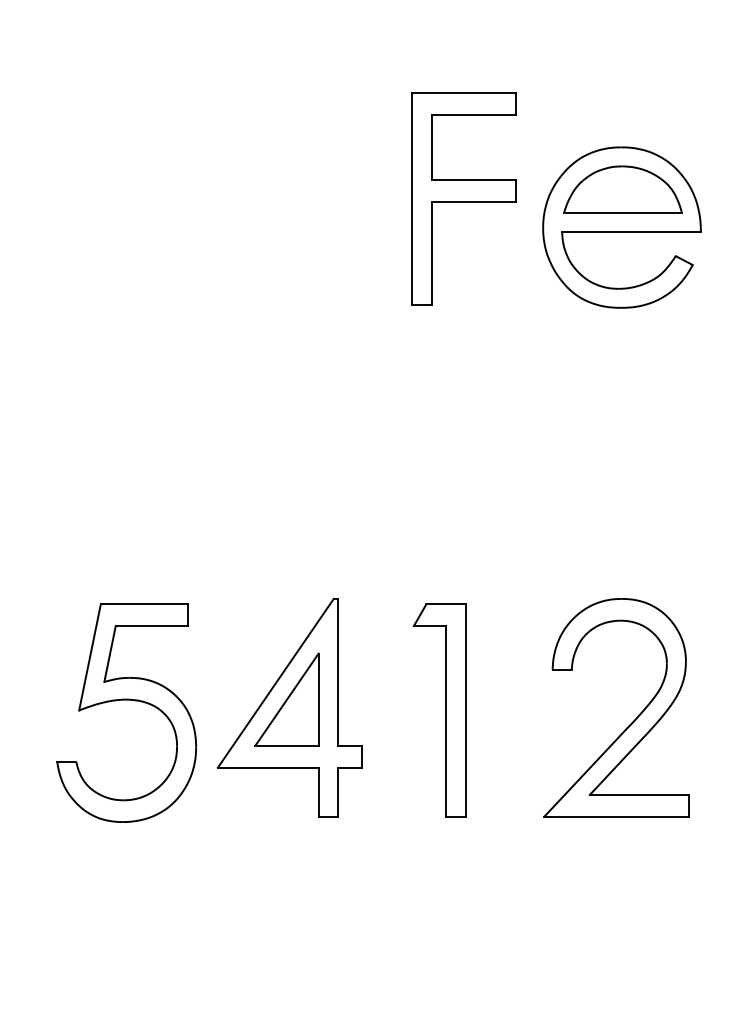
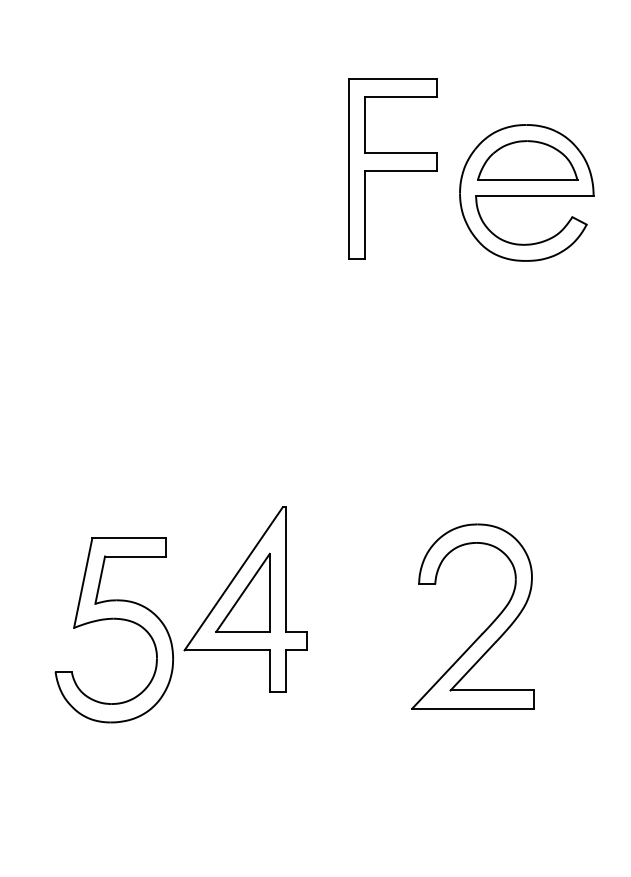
part: (125, 700) -> (113, 619), moved
part: (438, 709) -> (371, 601), removed
part: (631, 722) -> (485, 629), moved

